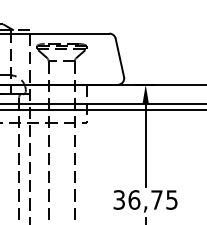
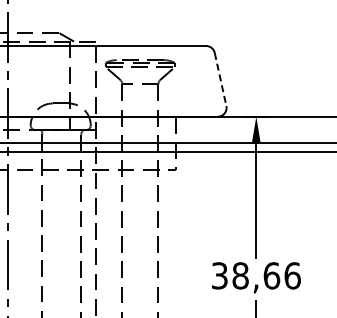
line: (119, 57) -> (220, 79), solid -> dashed
text: (153, 199) -> (266, 275), 36,75 -> 38,66

